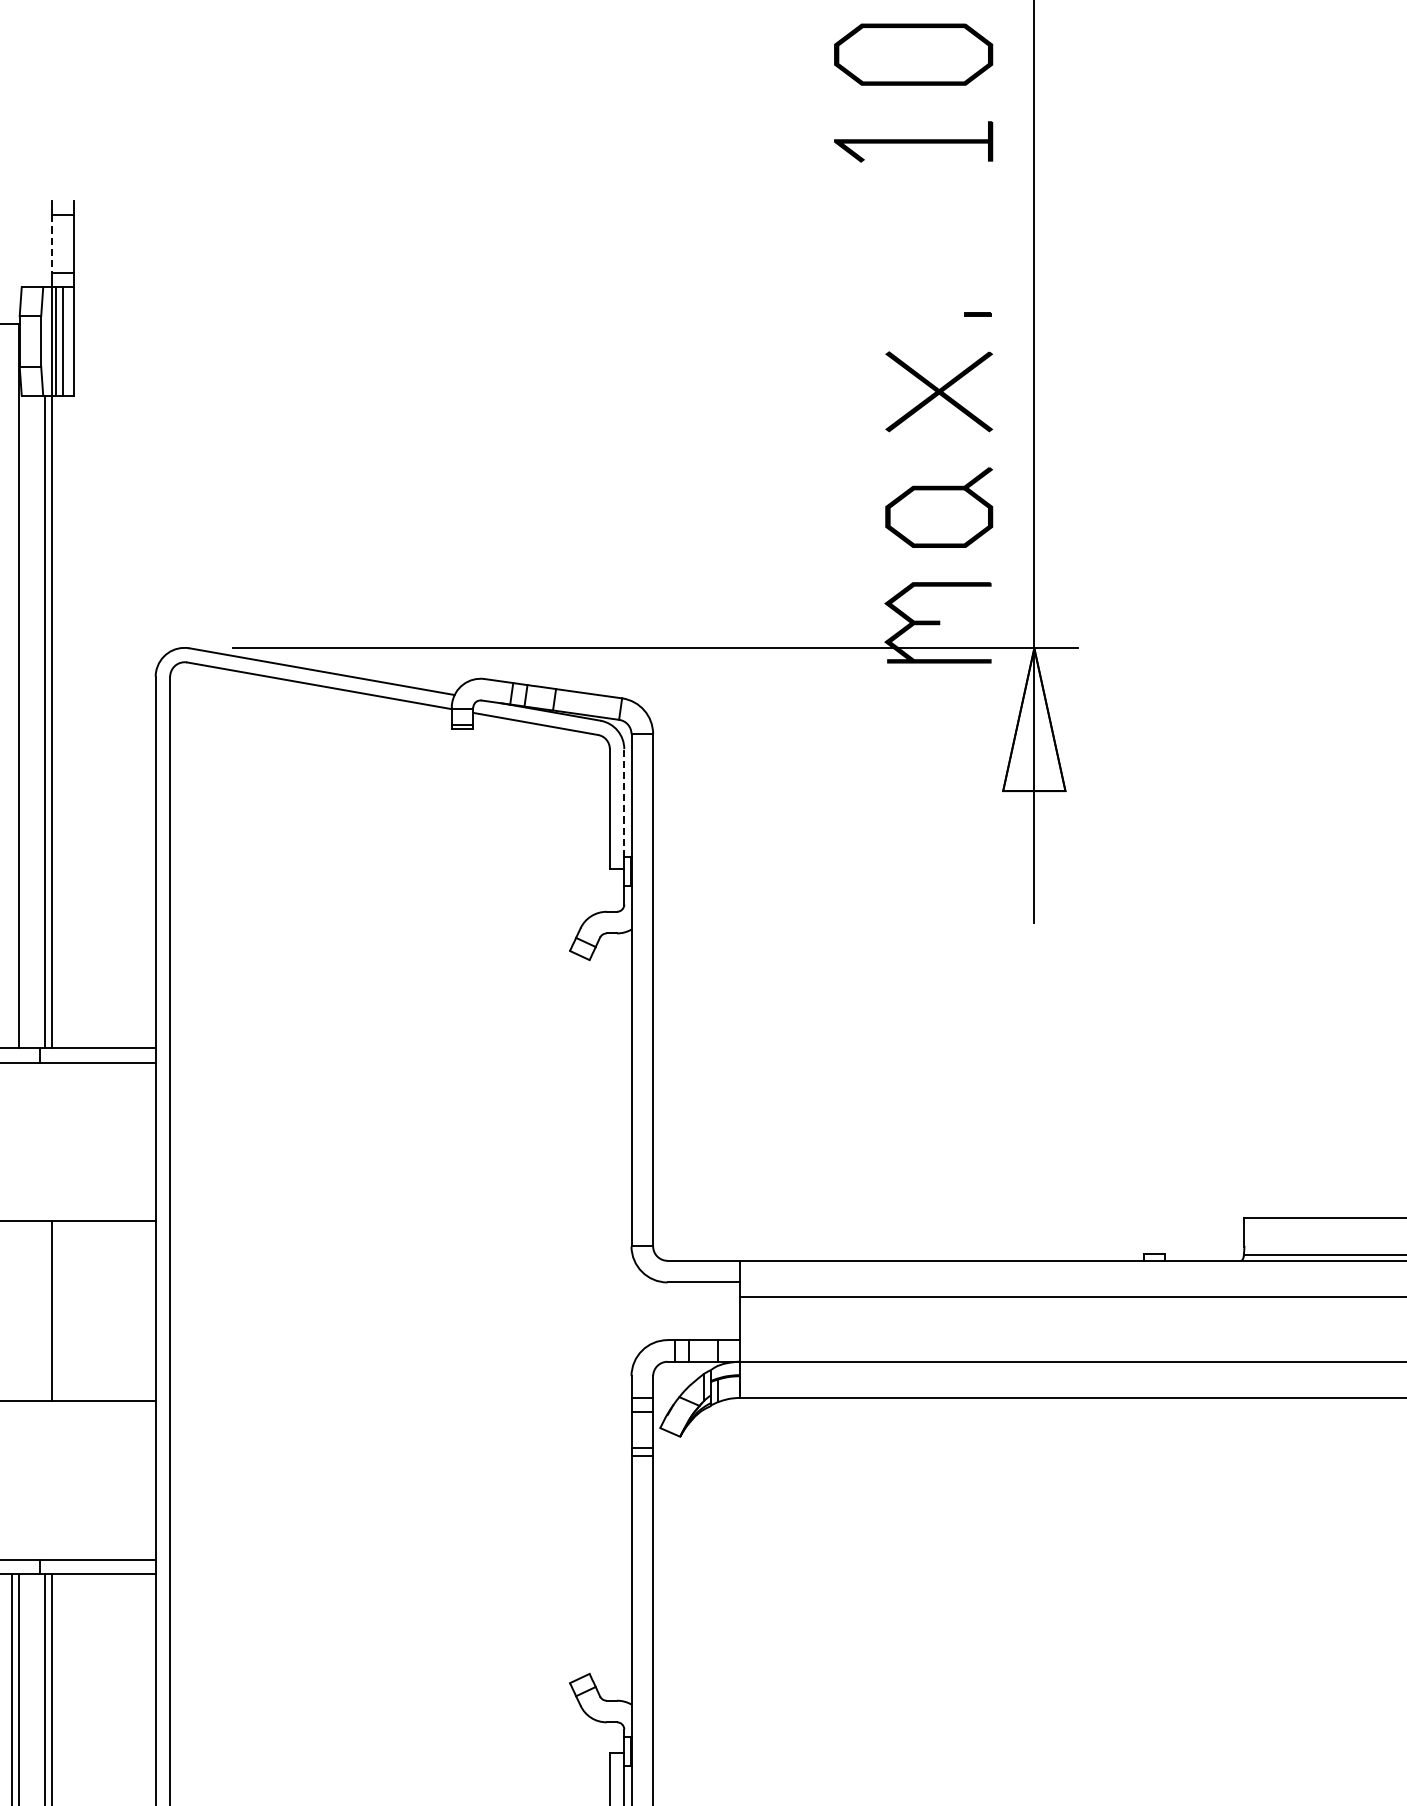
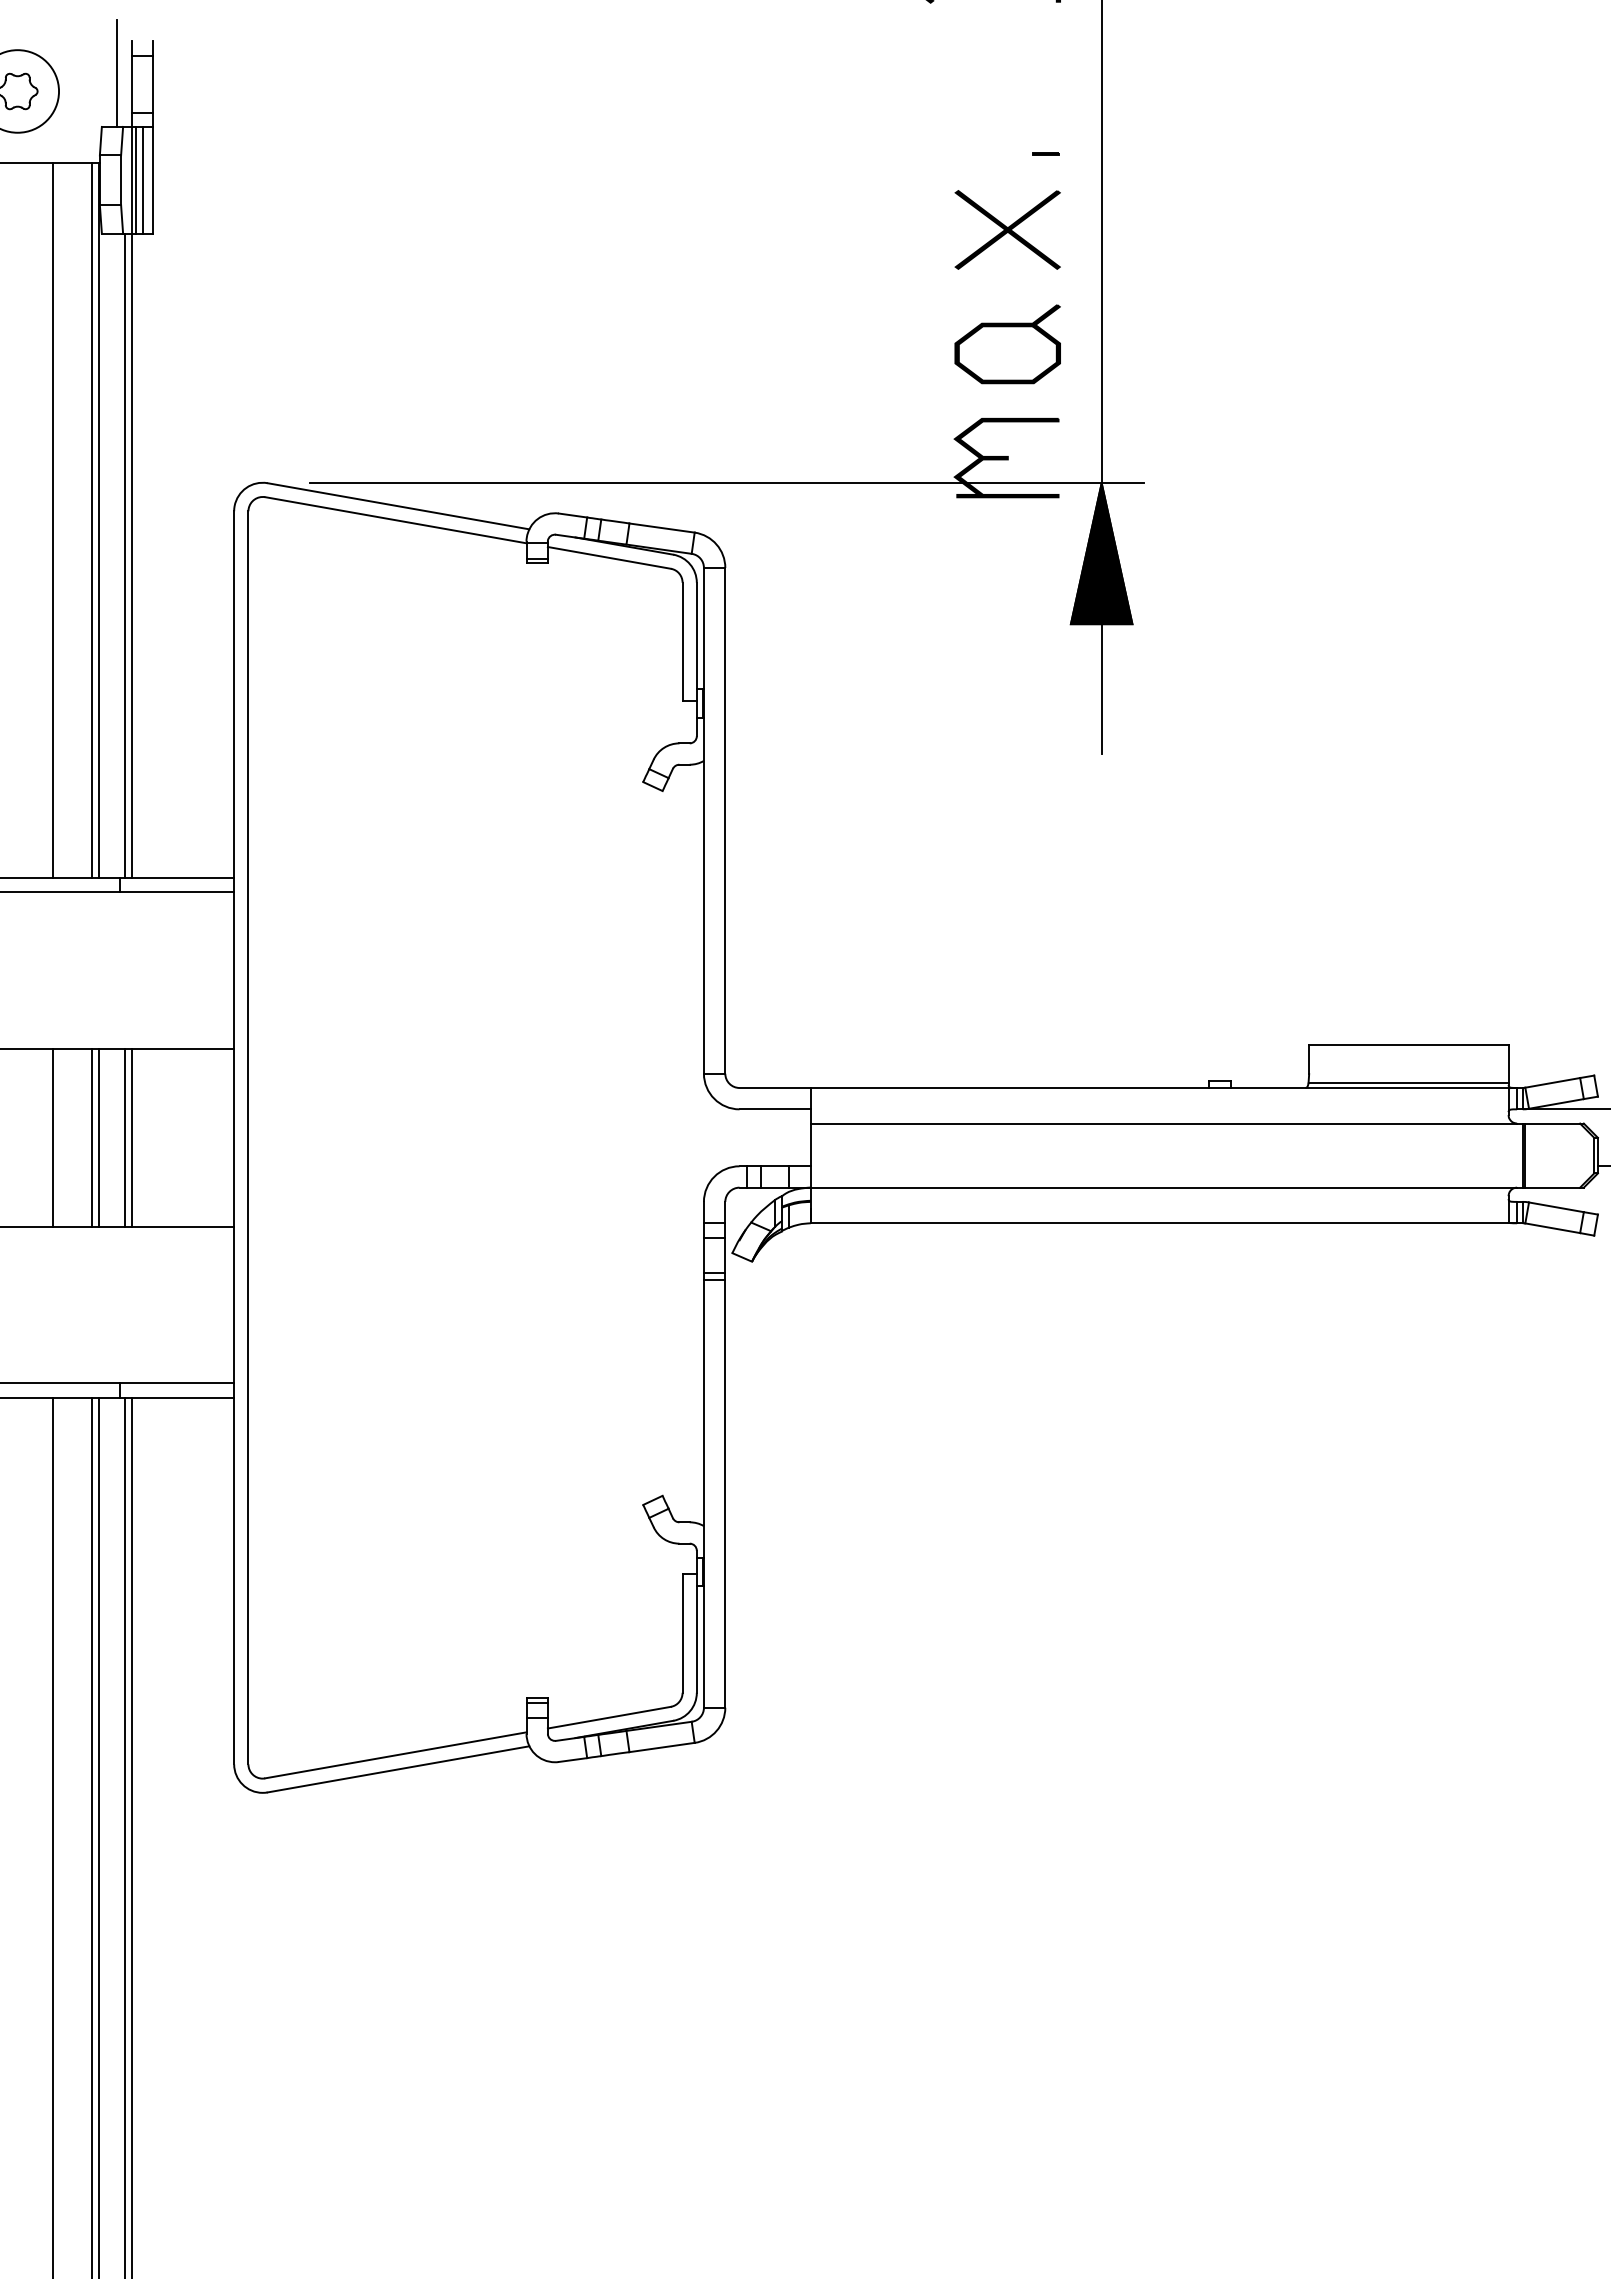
line: (37, 233) -> (117, 73), added
line: (51, 244) -> (131, 84), dashed -> solid
line: (12, 686) -> (92, 520), added
fill: (1034, 719) -> (1101, 553), added
line: (623, 802) -> (696, 635), dashed -> solid
line: (12, 1310) -> (92, 1137), added
line: (19, 1310) -> (99, 1137), added
line: (44, 1310) -> (124, 1137), added

